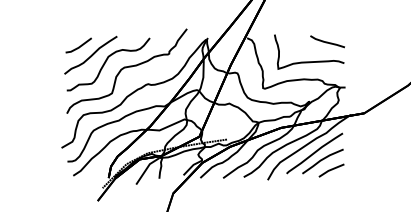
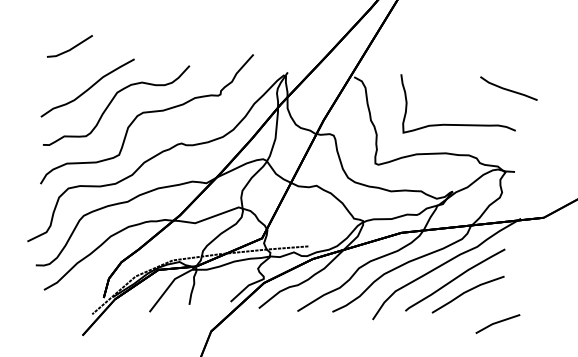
line: (327, 41) -> (508, 88), moved
line: (78, 46) -> (69, 48), moved
line: (331, 170) -> (497, 323), moved

